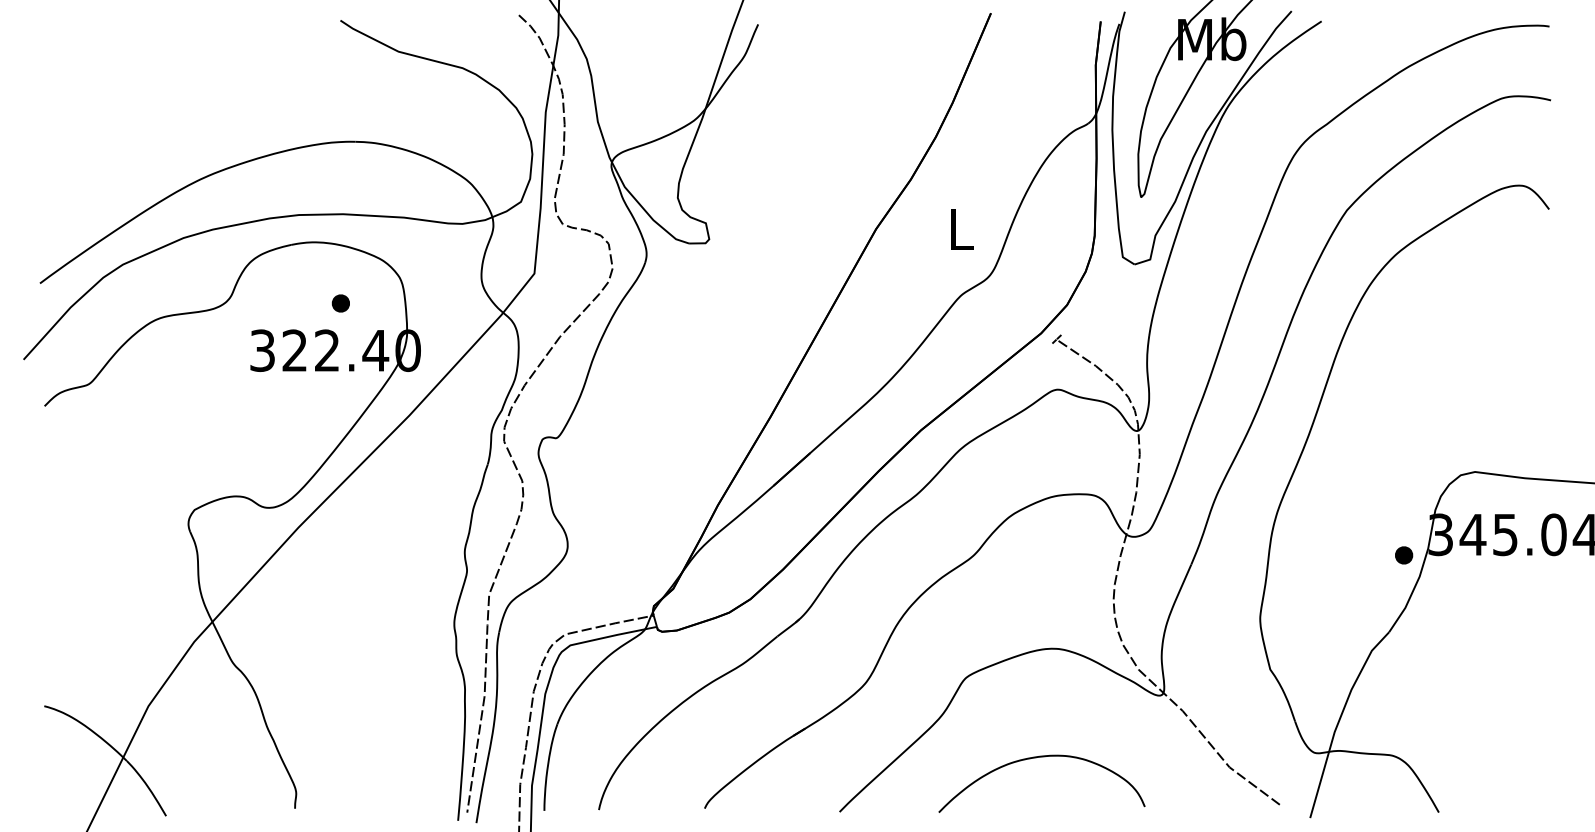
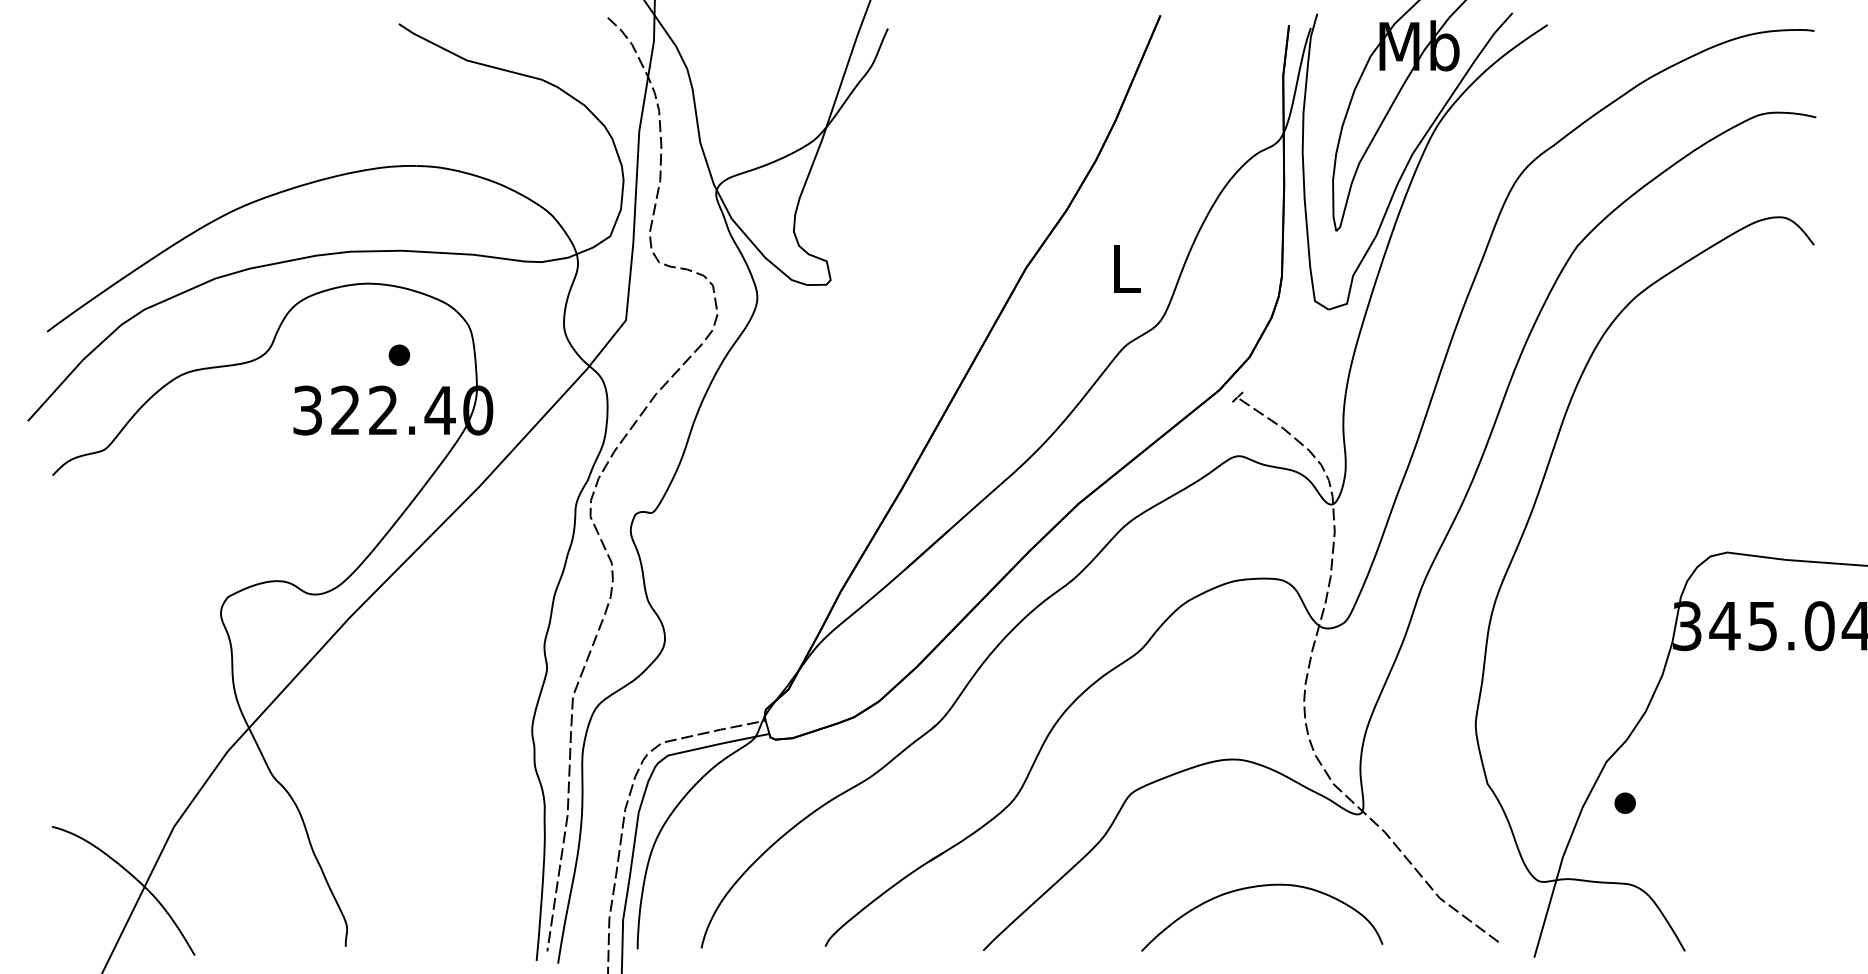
part: (1403, 554) -> (1624, 802), moved
curve: (1037, 758) -> (1257, 887), moved

